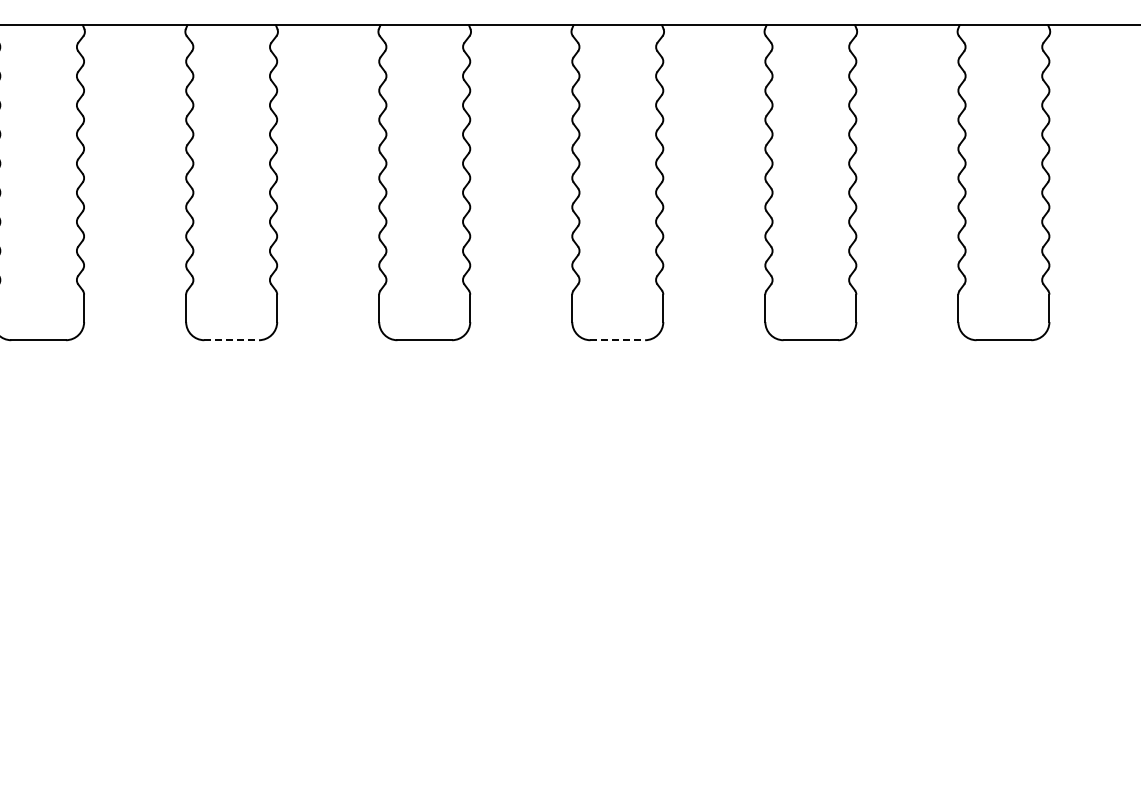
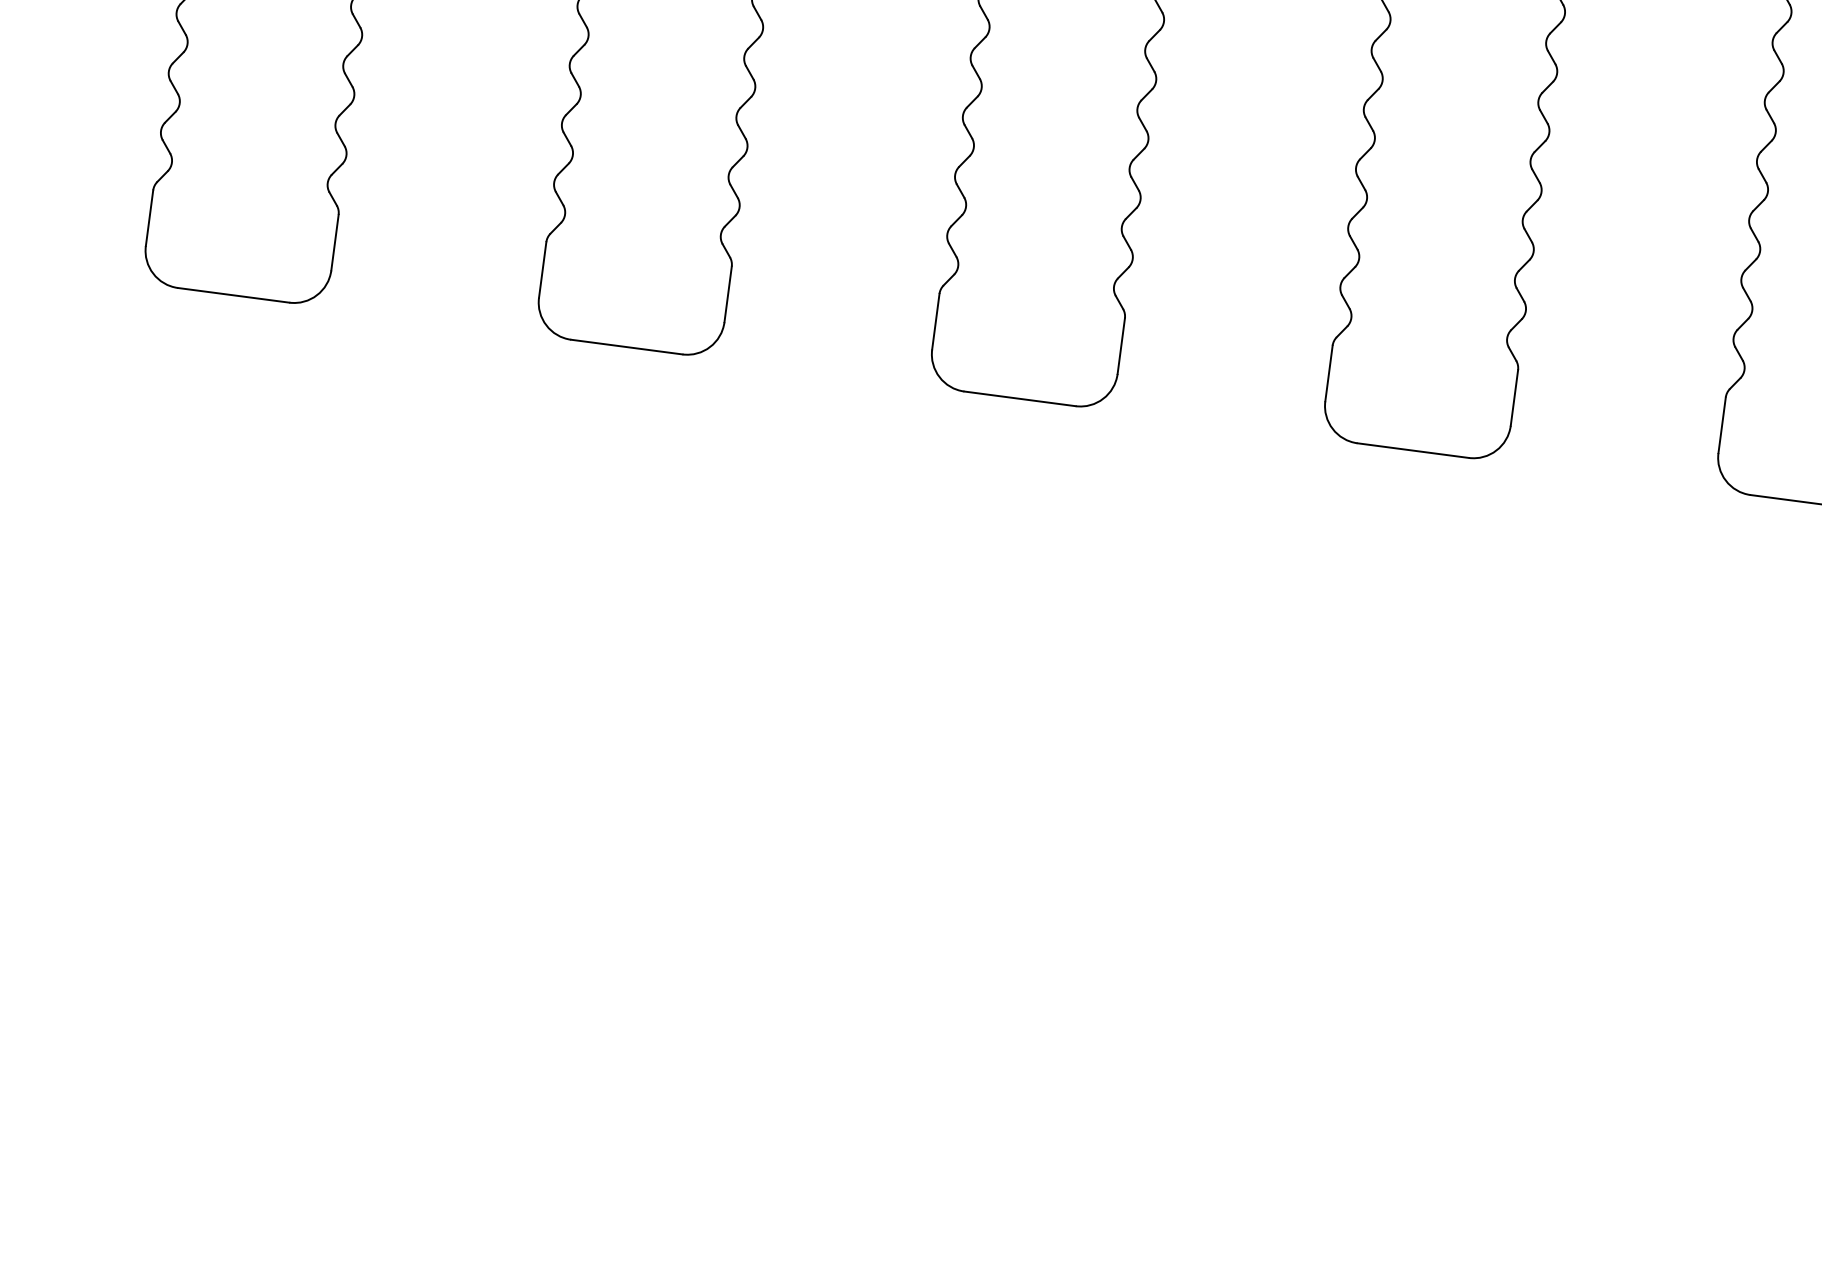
line: (232, 340) -> (628, 347), dashed -> solid
line: (618, 340) -> (1414, 451), dashed -> solid

